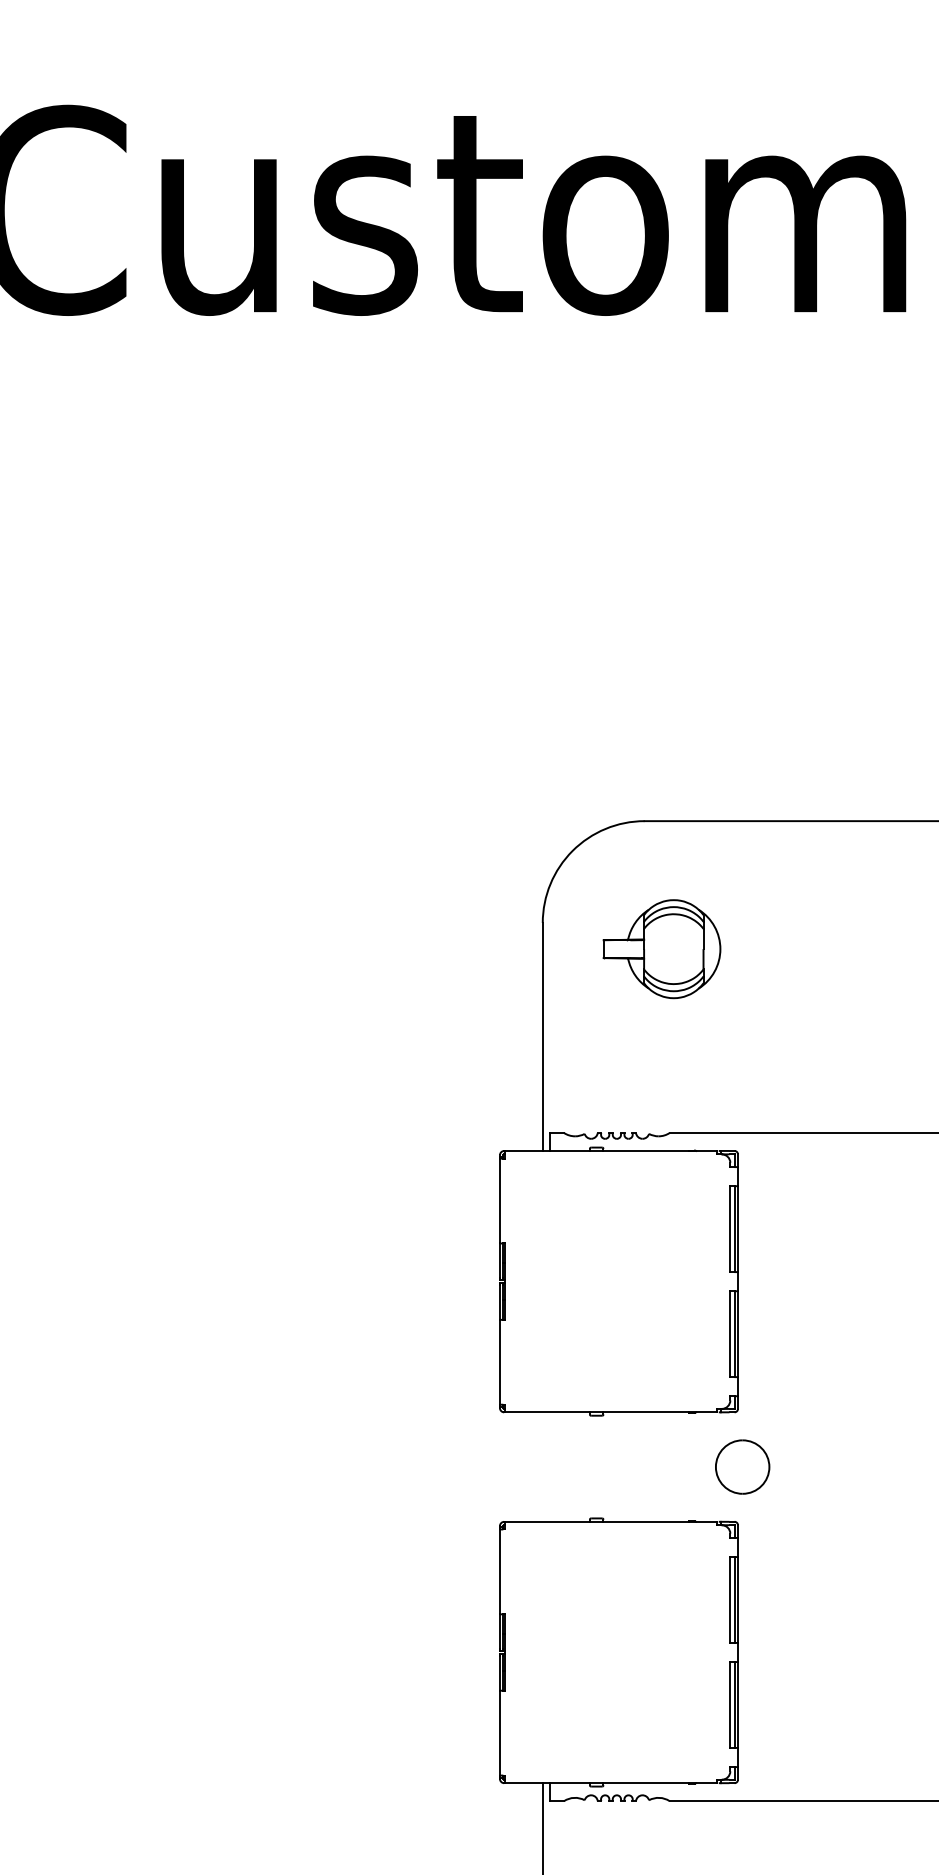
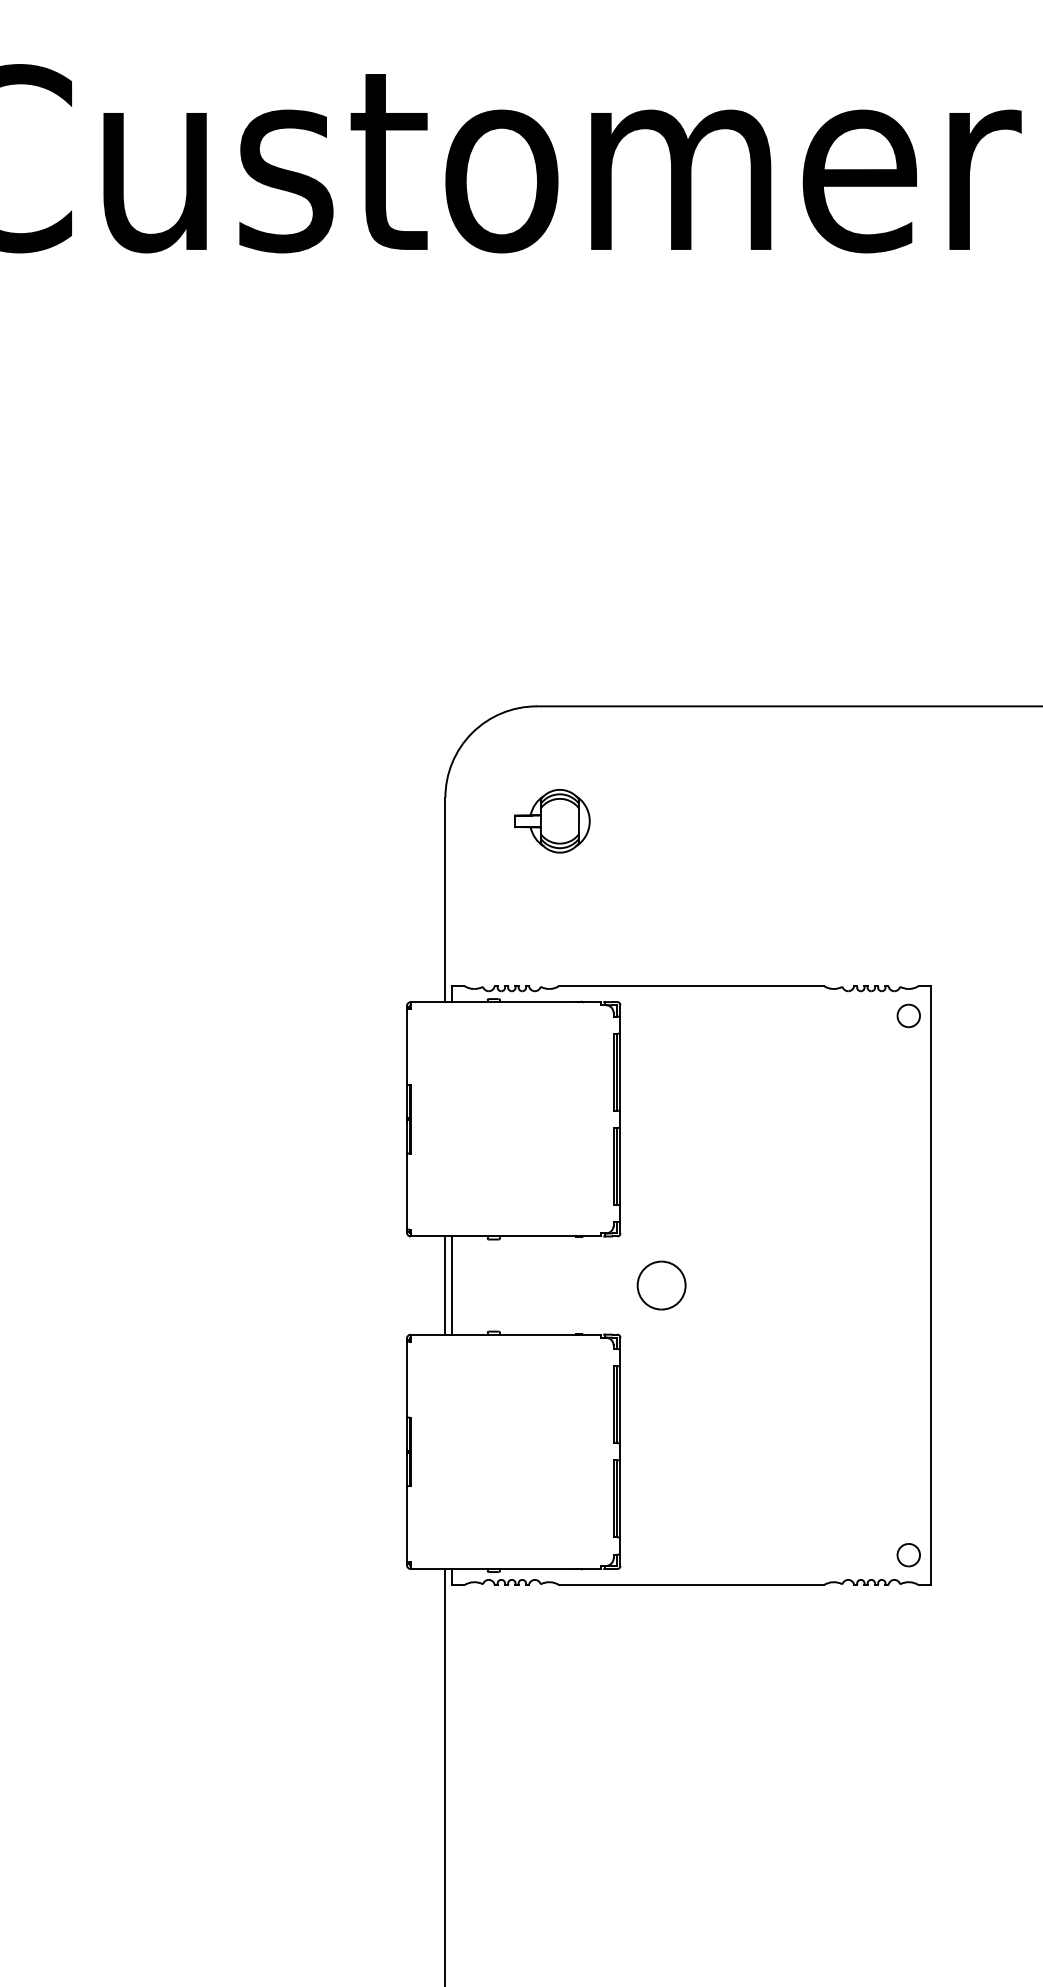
part: (662, 949) -> (552, 821), size x0.71
line: (542, 1466) -> (445, 1285), added
line: (549, 1466) -> (451, 1285), added
part: (742, 1466) -> (661, 1285), moved

